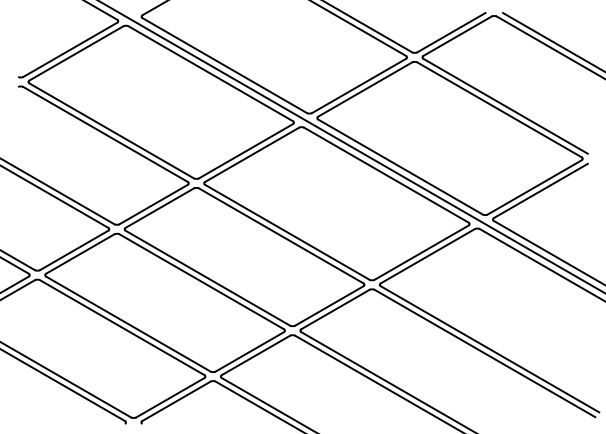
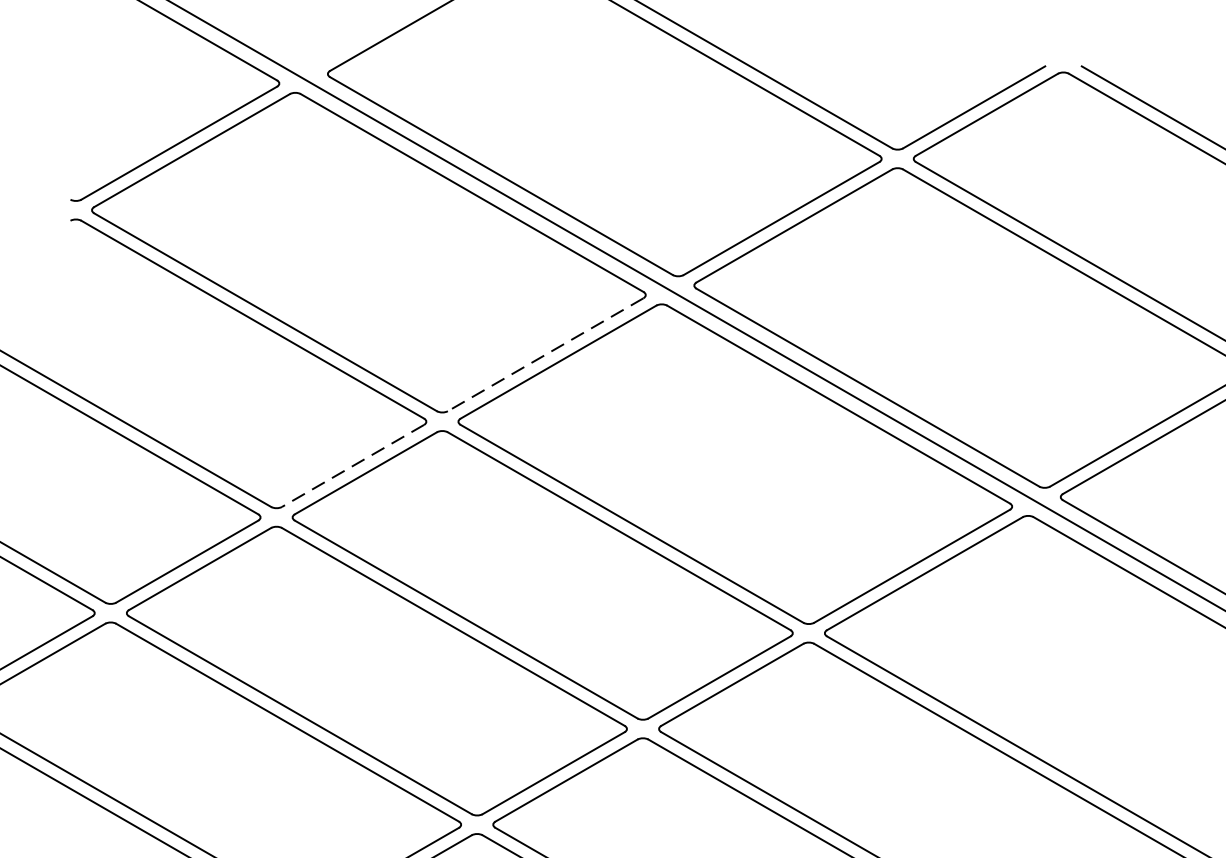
line: (245, 151) -> (544, 355), solid -> dashed
line: (153, 204) -> (352, 465), solid -> dashed

